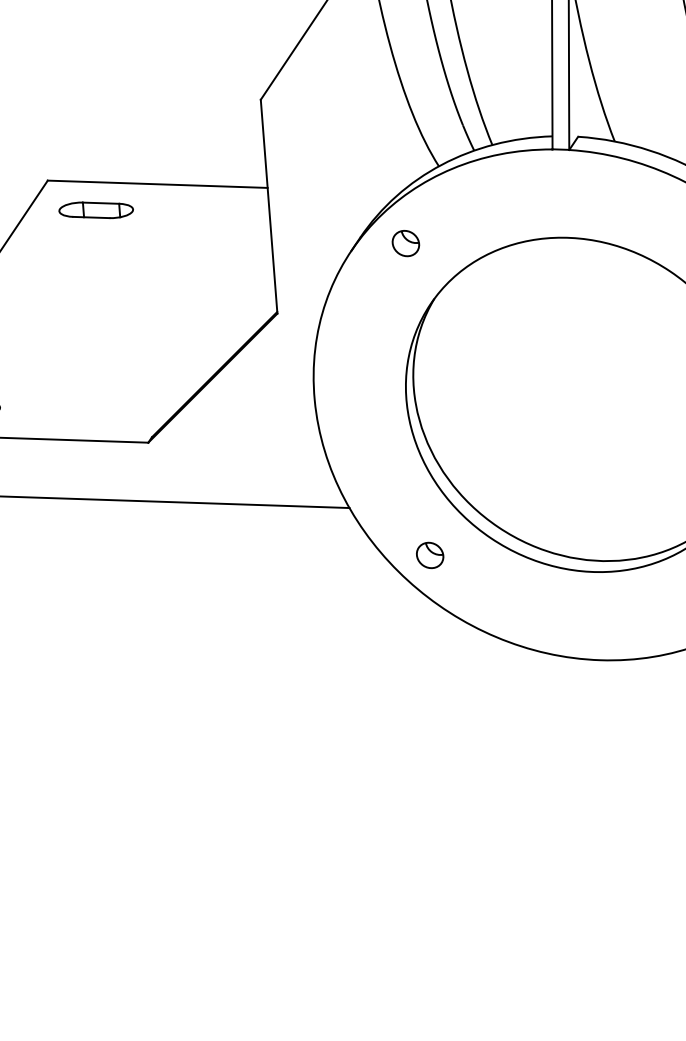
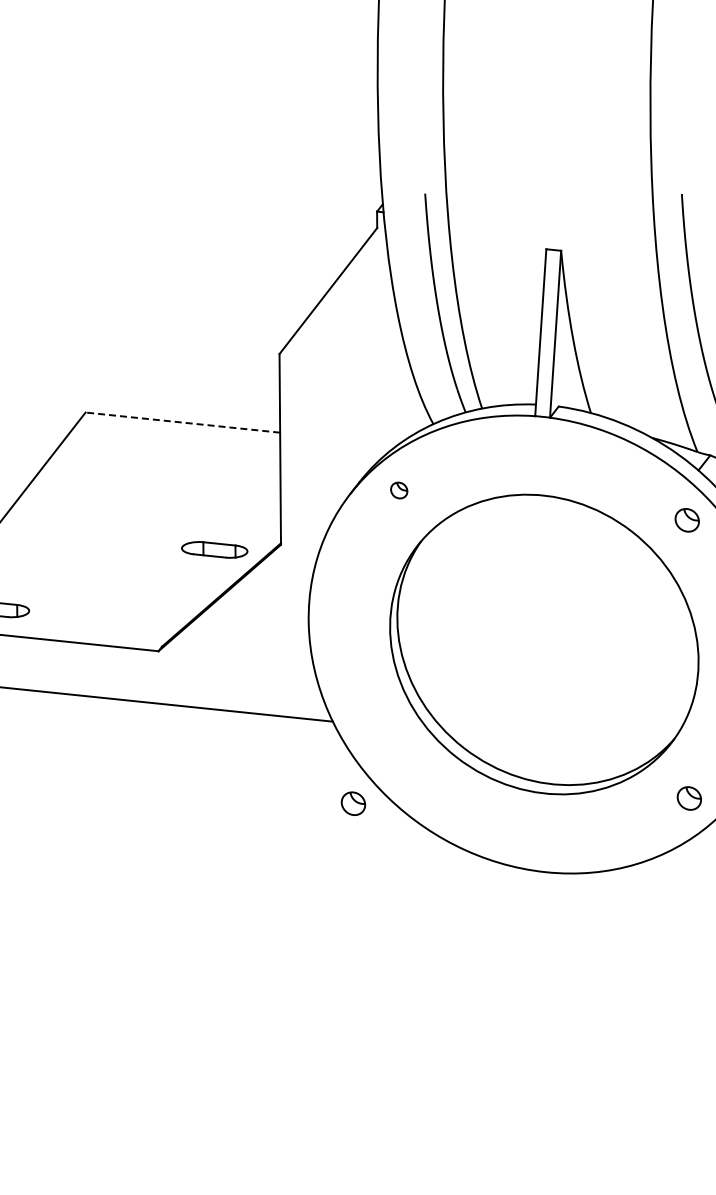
line: (157, 184) -> (182, 422), solid -> dashed
part: (95, 209) -> (214, 549), moved
part: (404, 243) -> (398, 490), size x0.7
part: (430, 555) -> (353, 803), moved

